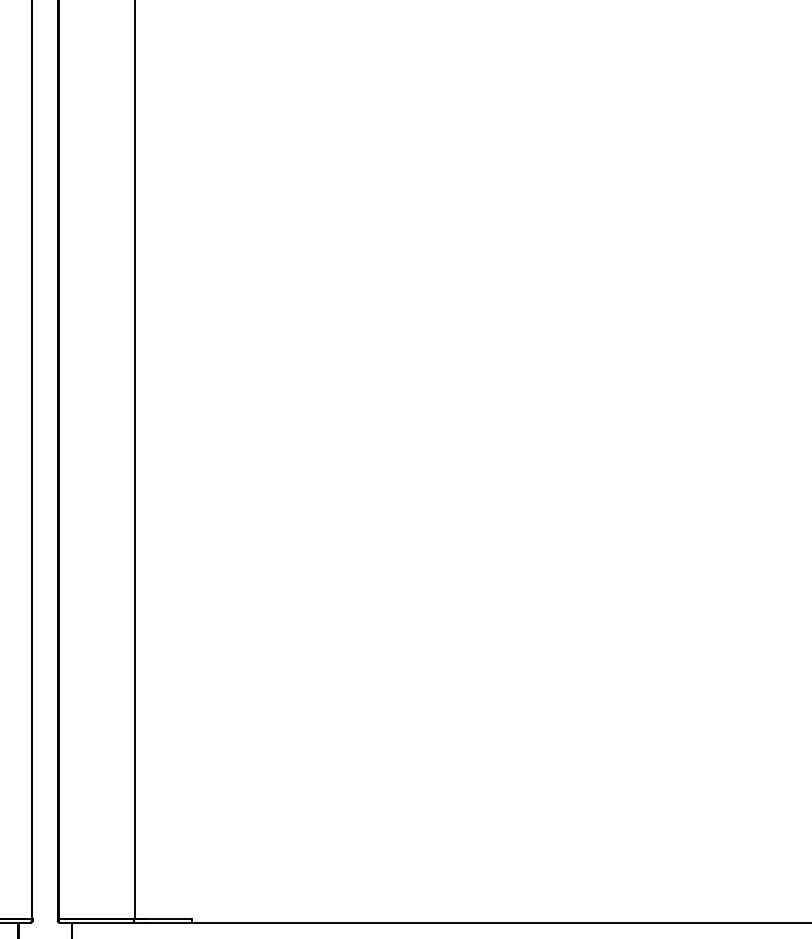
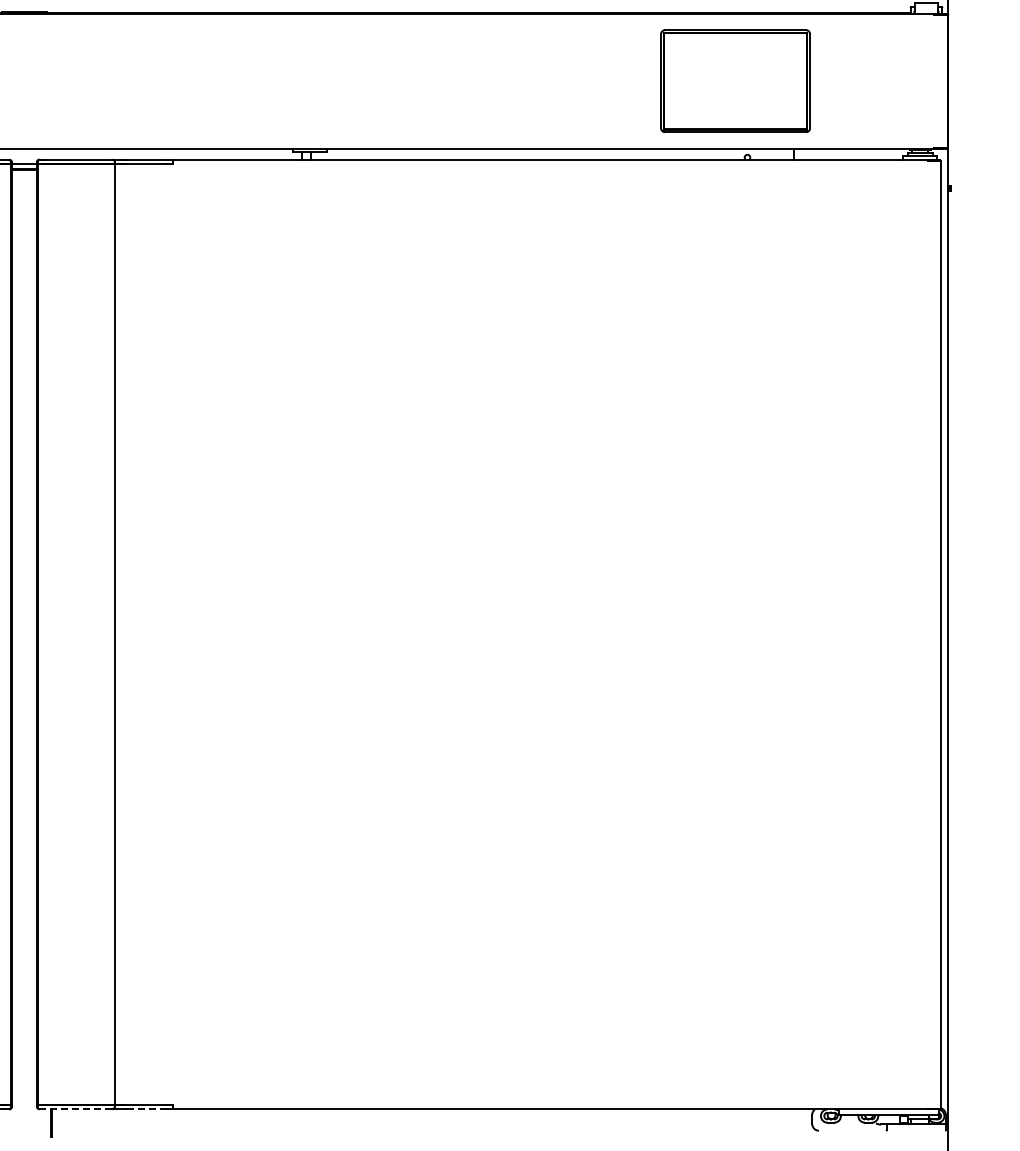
line: (97, 923) -> (77, 1109), solid -> dashed
line: (166, 923) -> (147, 1109), solid -> dashed

